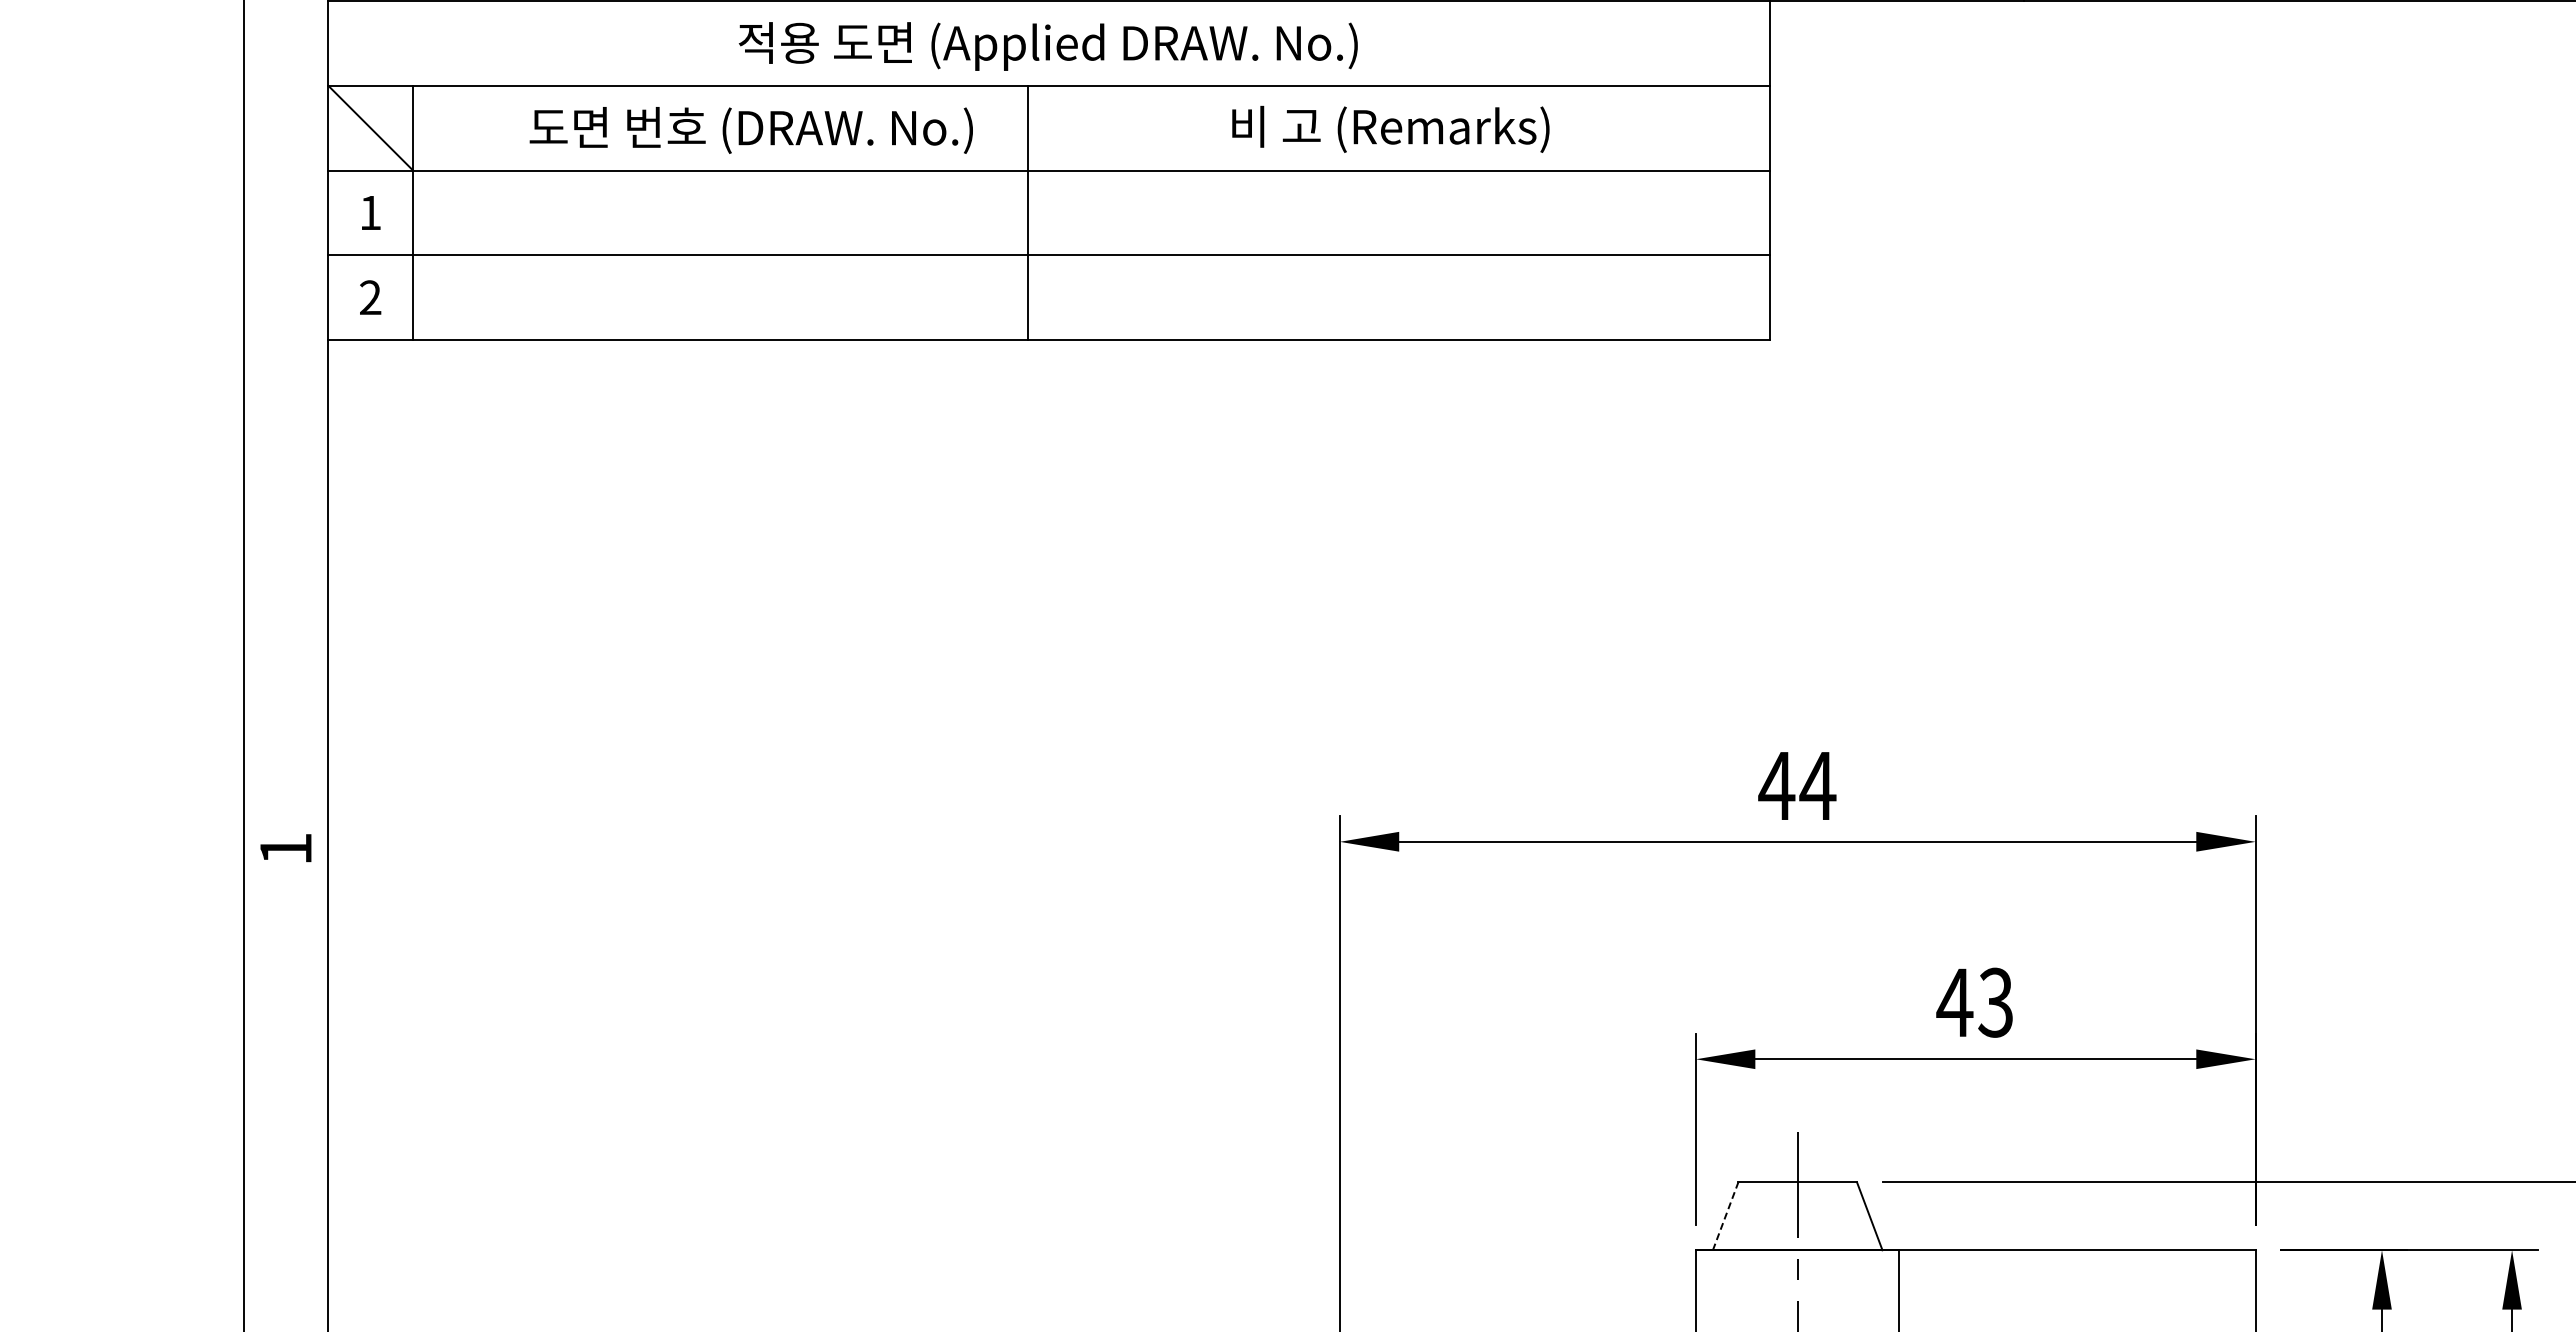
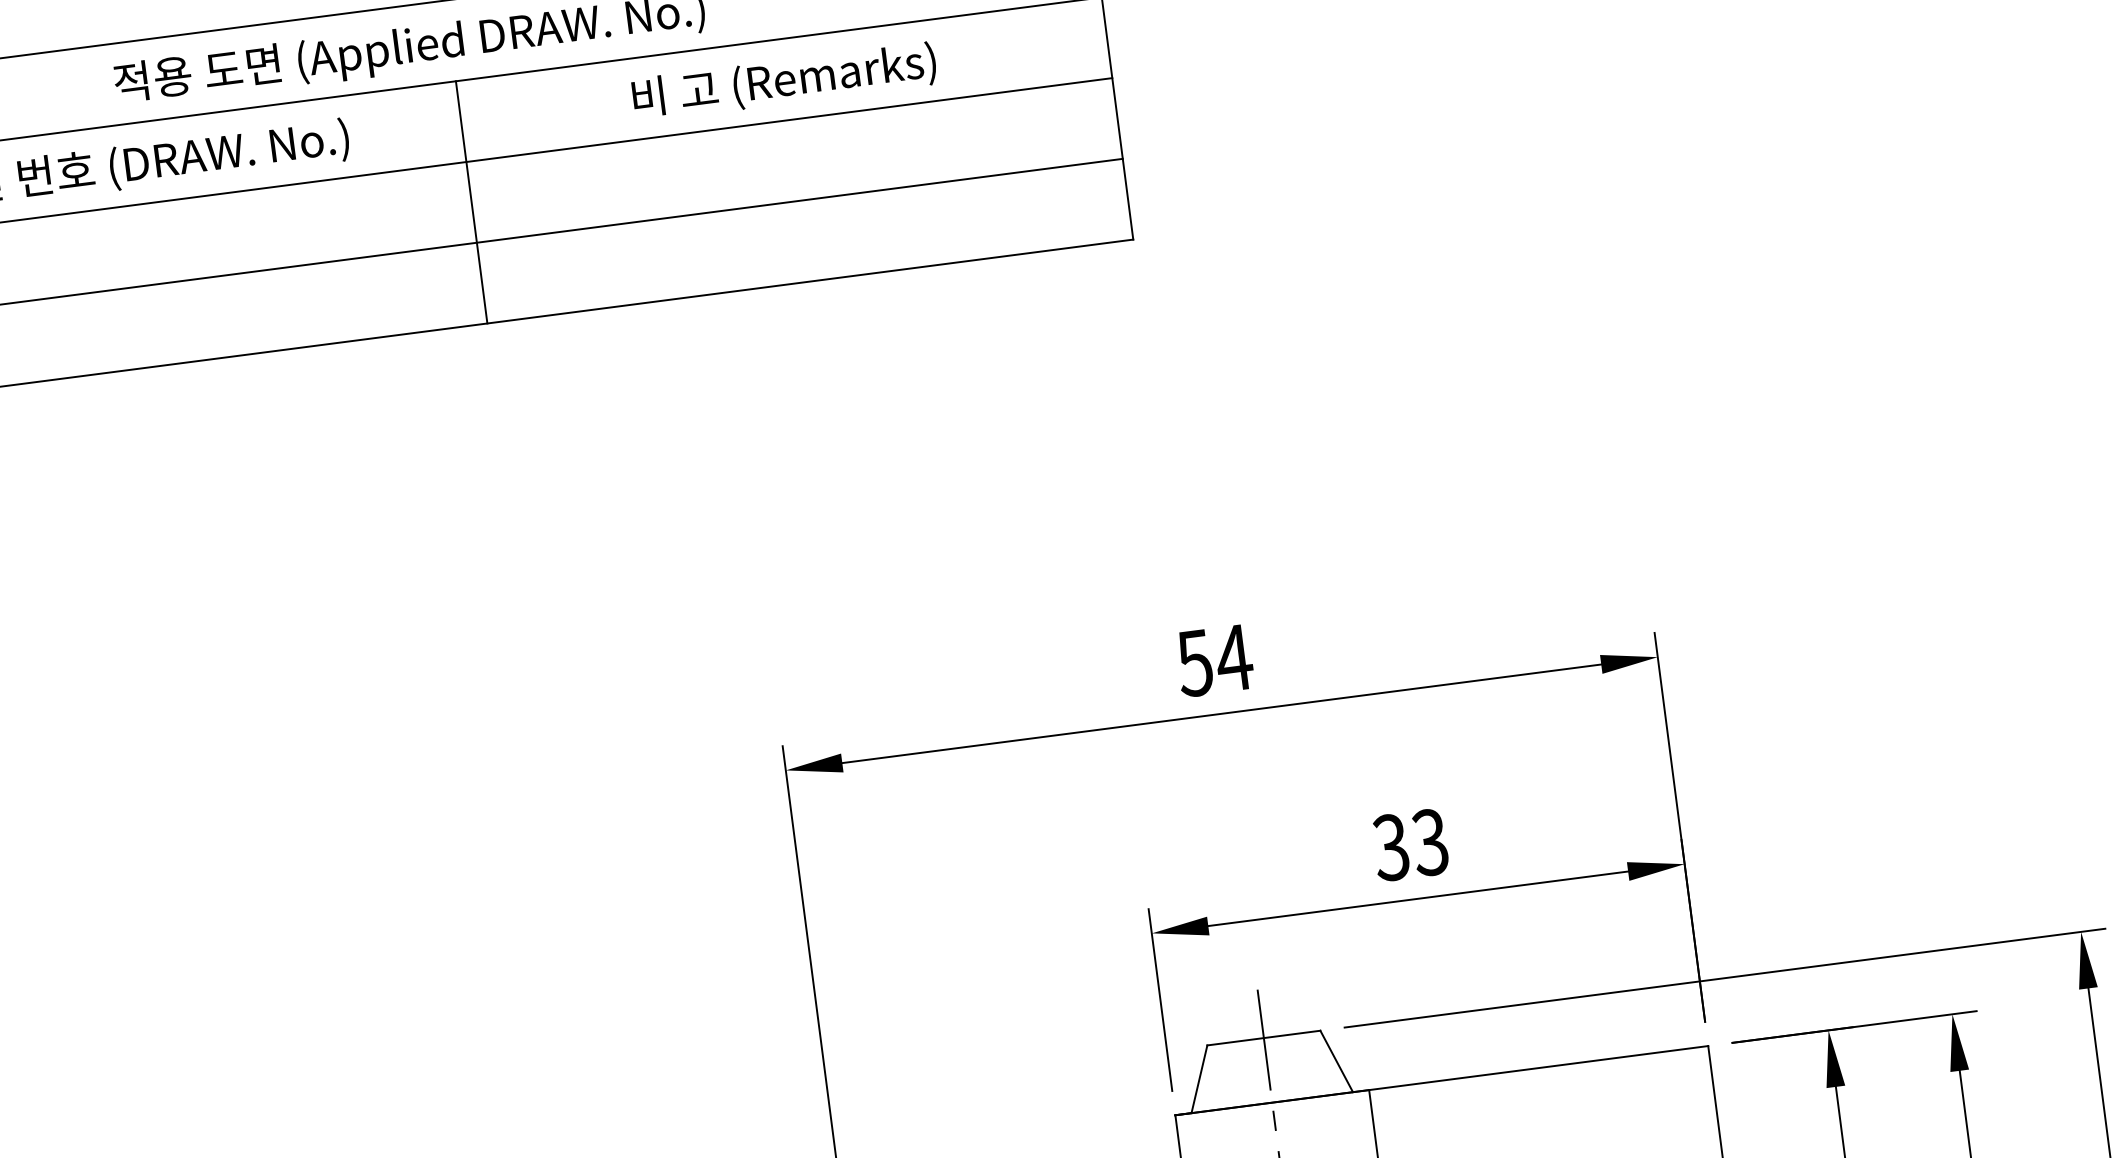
text: (1390, 128) -> (784, 80), moved
line: (1027, 212) -> (471, 201), moved
text: (1776, 786) -> (1194, 663), 44 -> 54
text: (1954, 1002) -> (1390, 847), 43 -> 33
line: (1725, 1215) -> (1199, 1078), dashed -> solid

